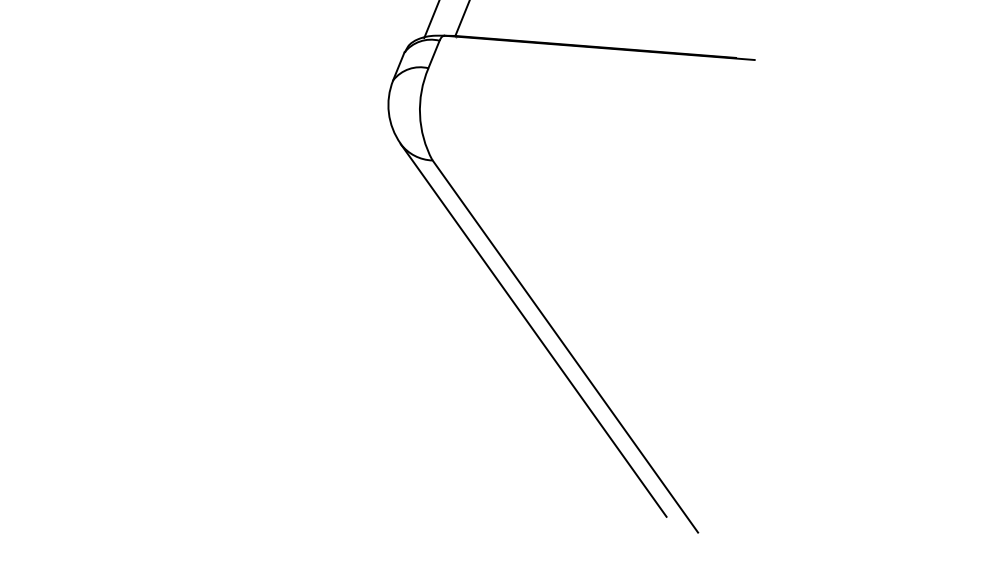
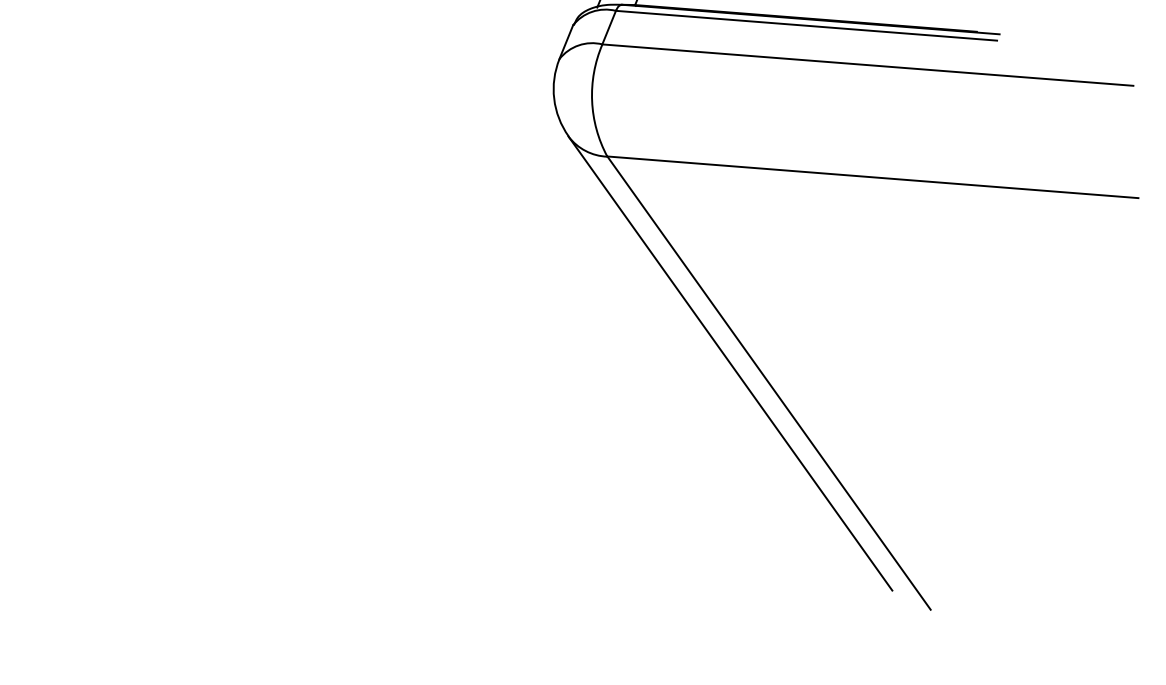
line: (595, 52) -> (805, 25), added
line: (646, 85) -> (867, 65), added
line: (650, 177) -> (872, 177), added

